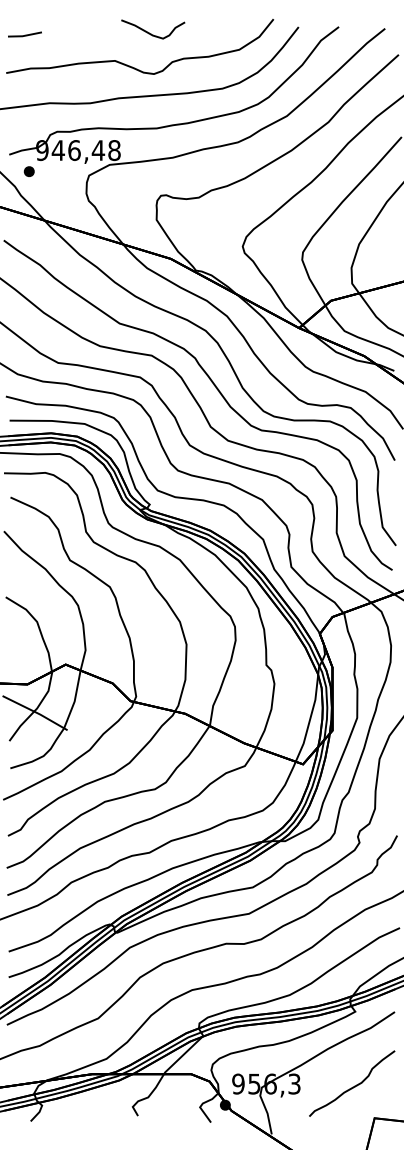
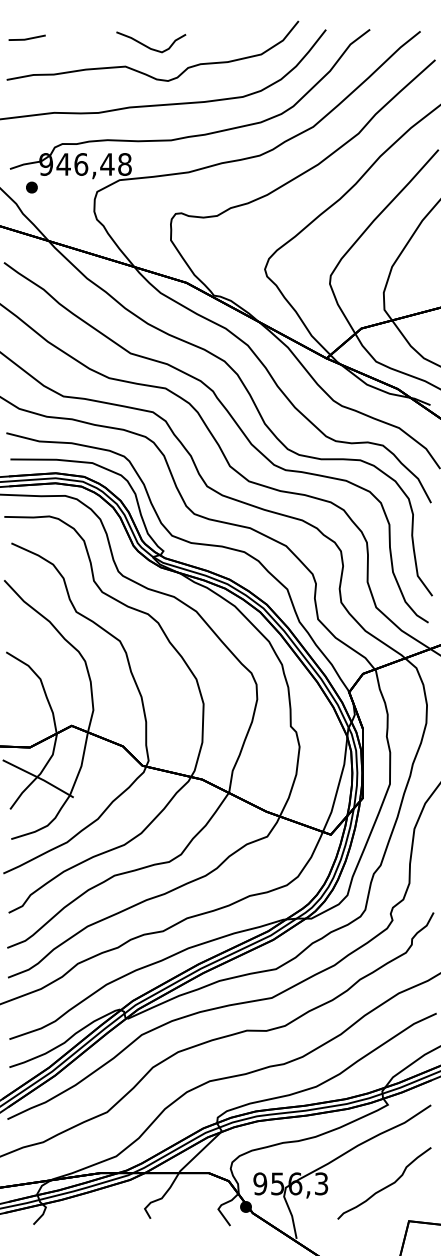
curve: (150, 33) -> (148, 46), moved

